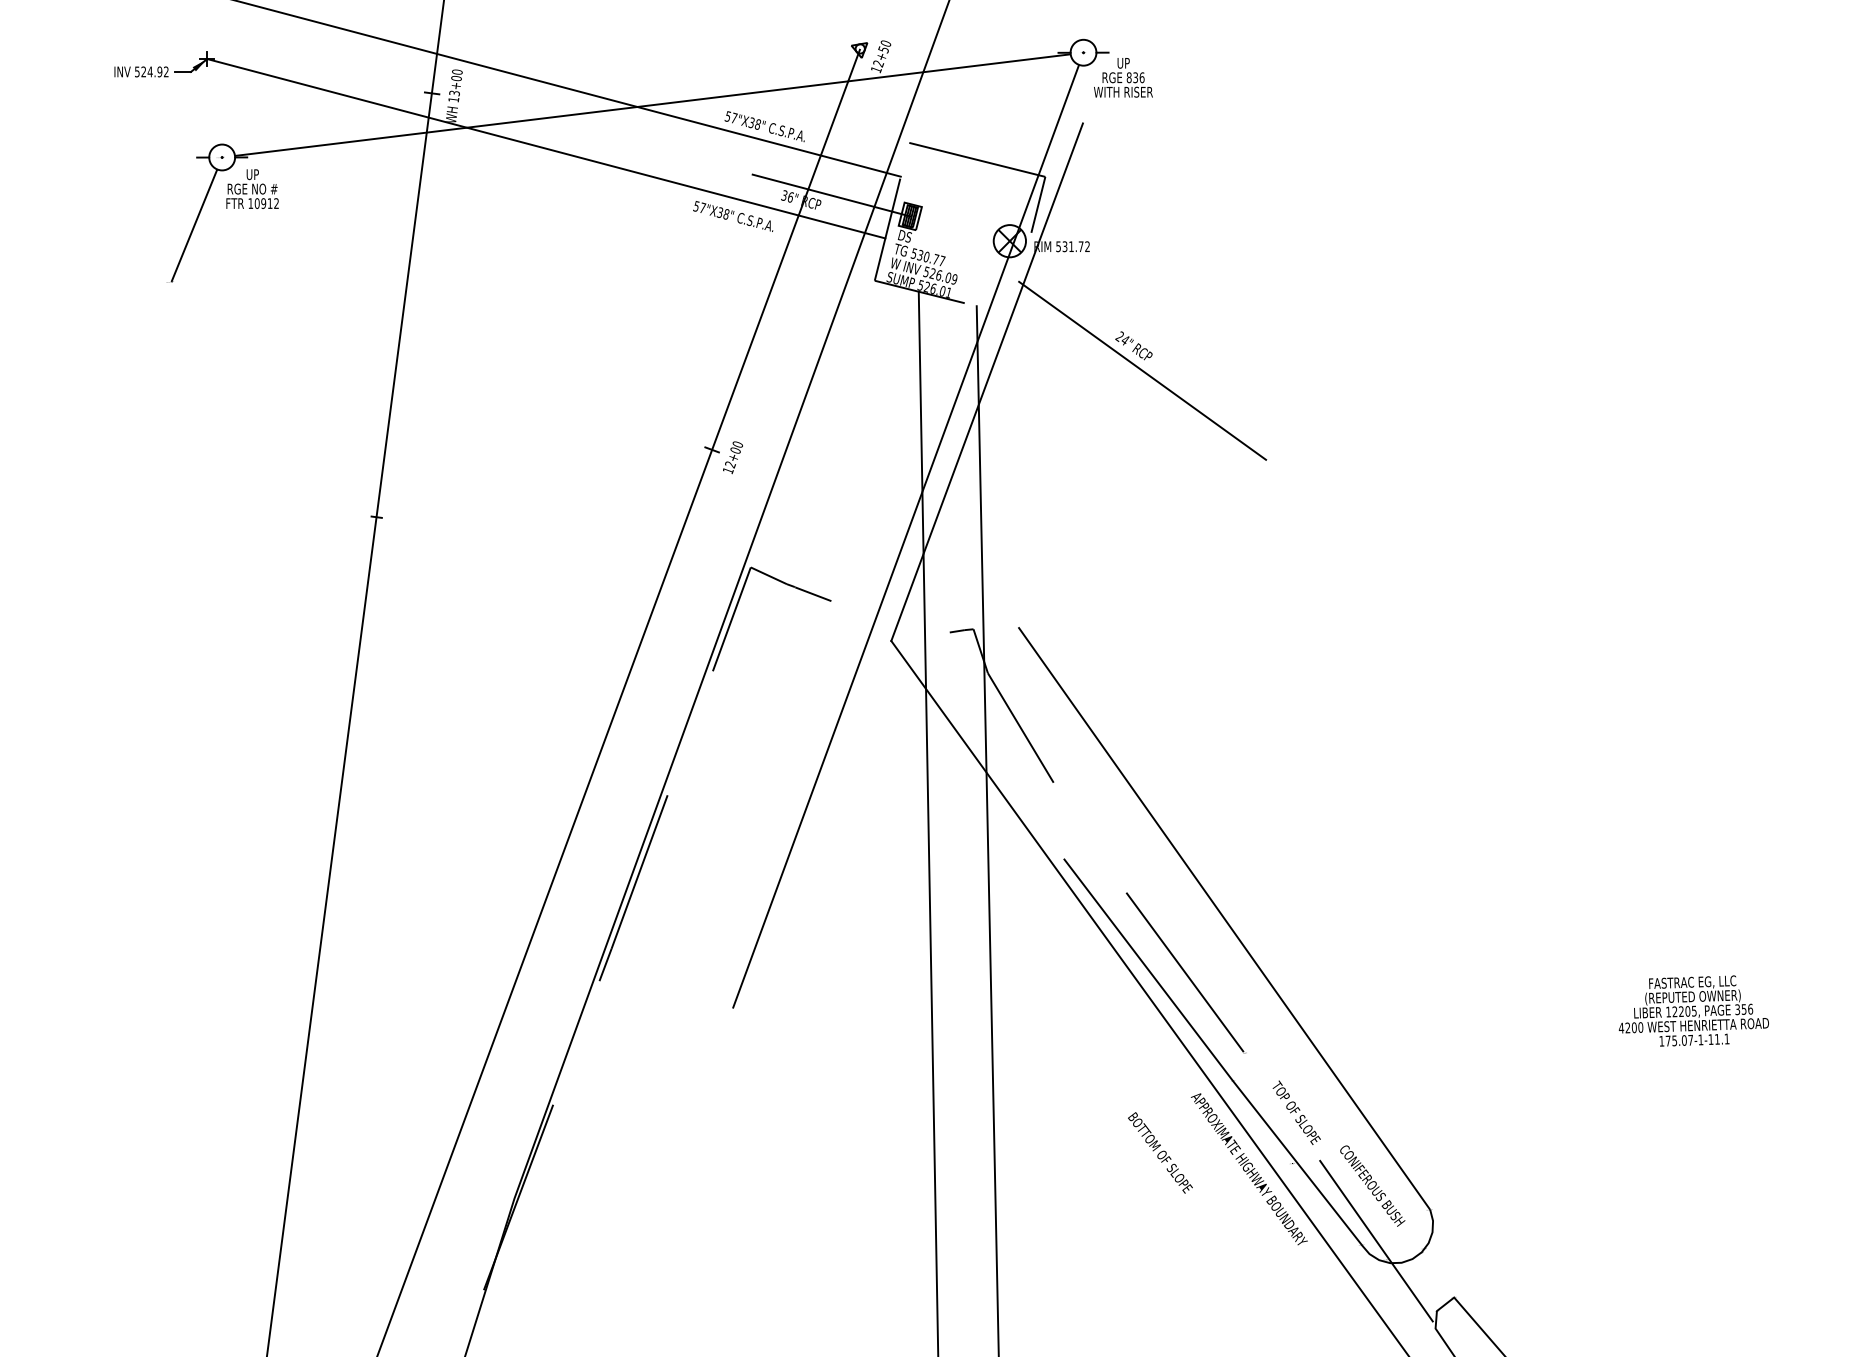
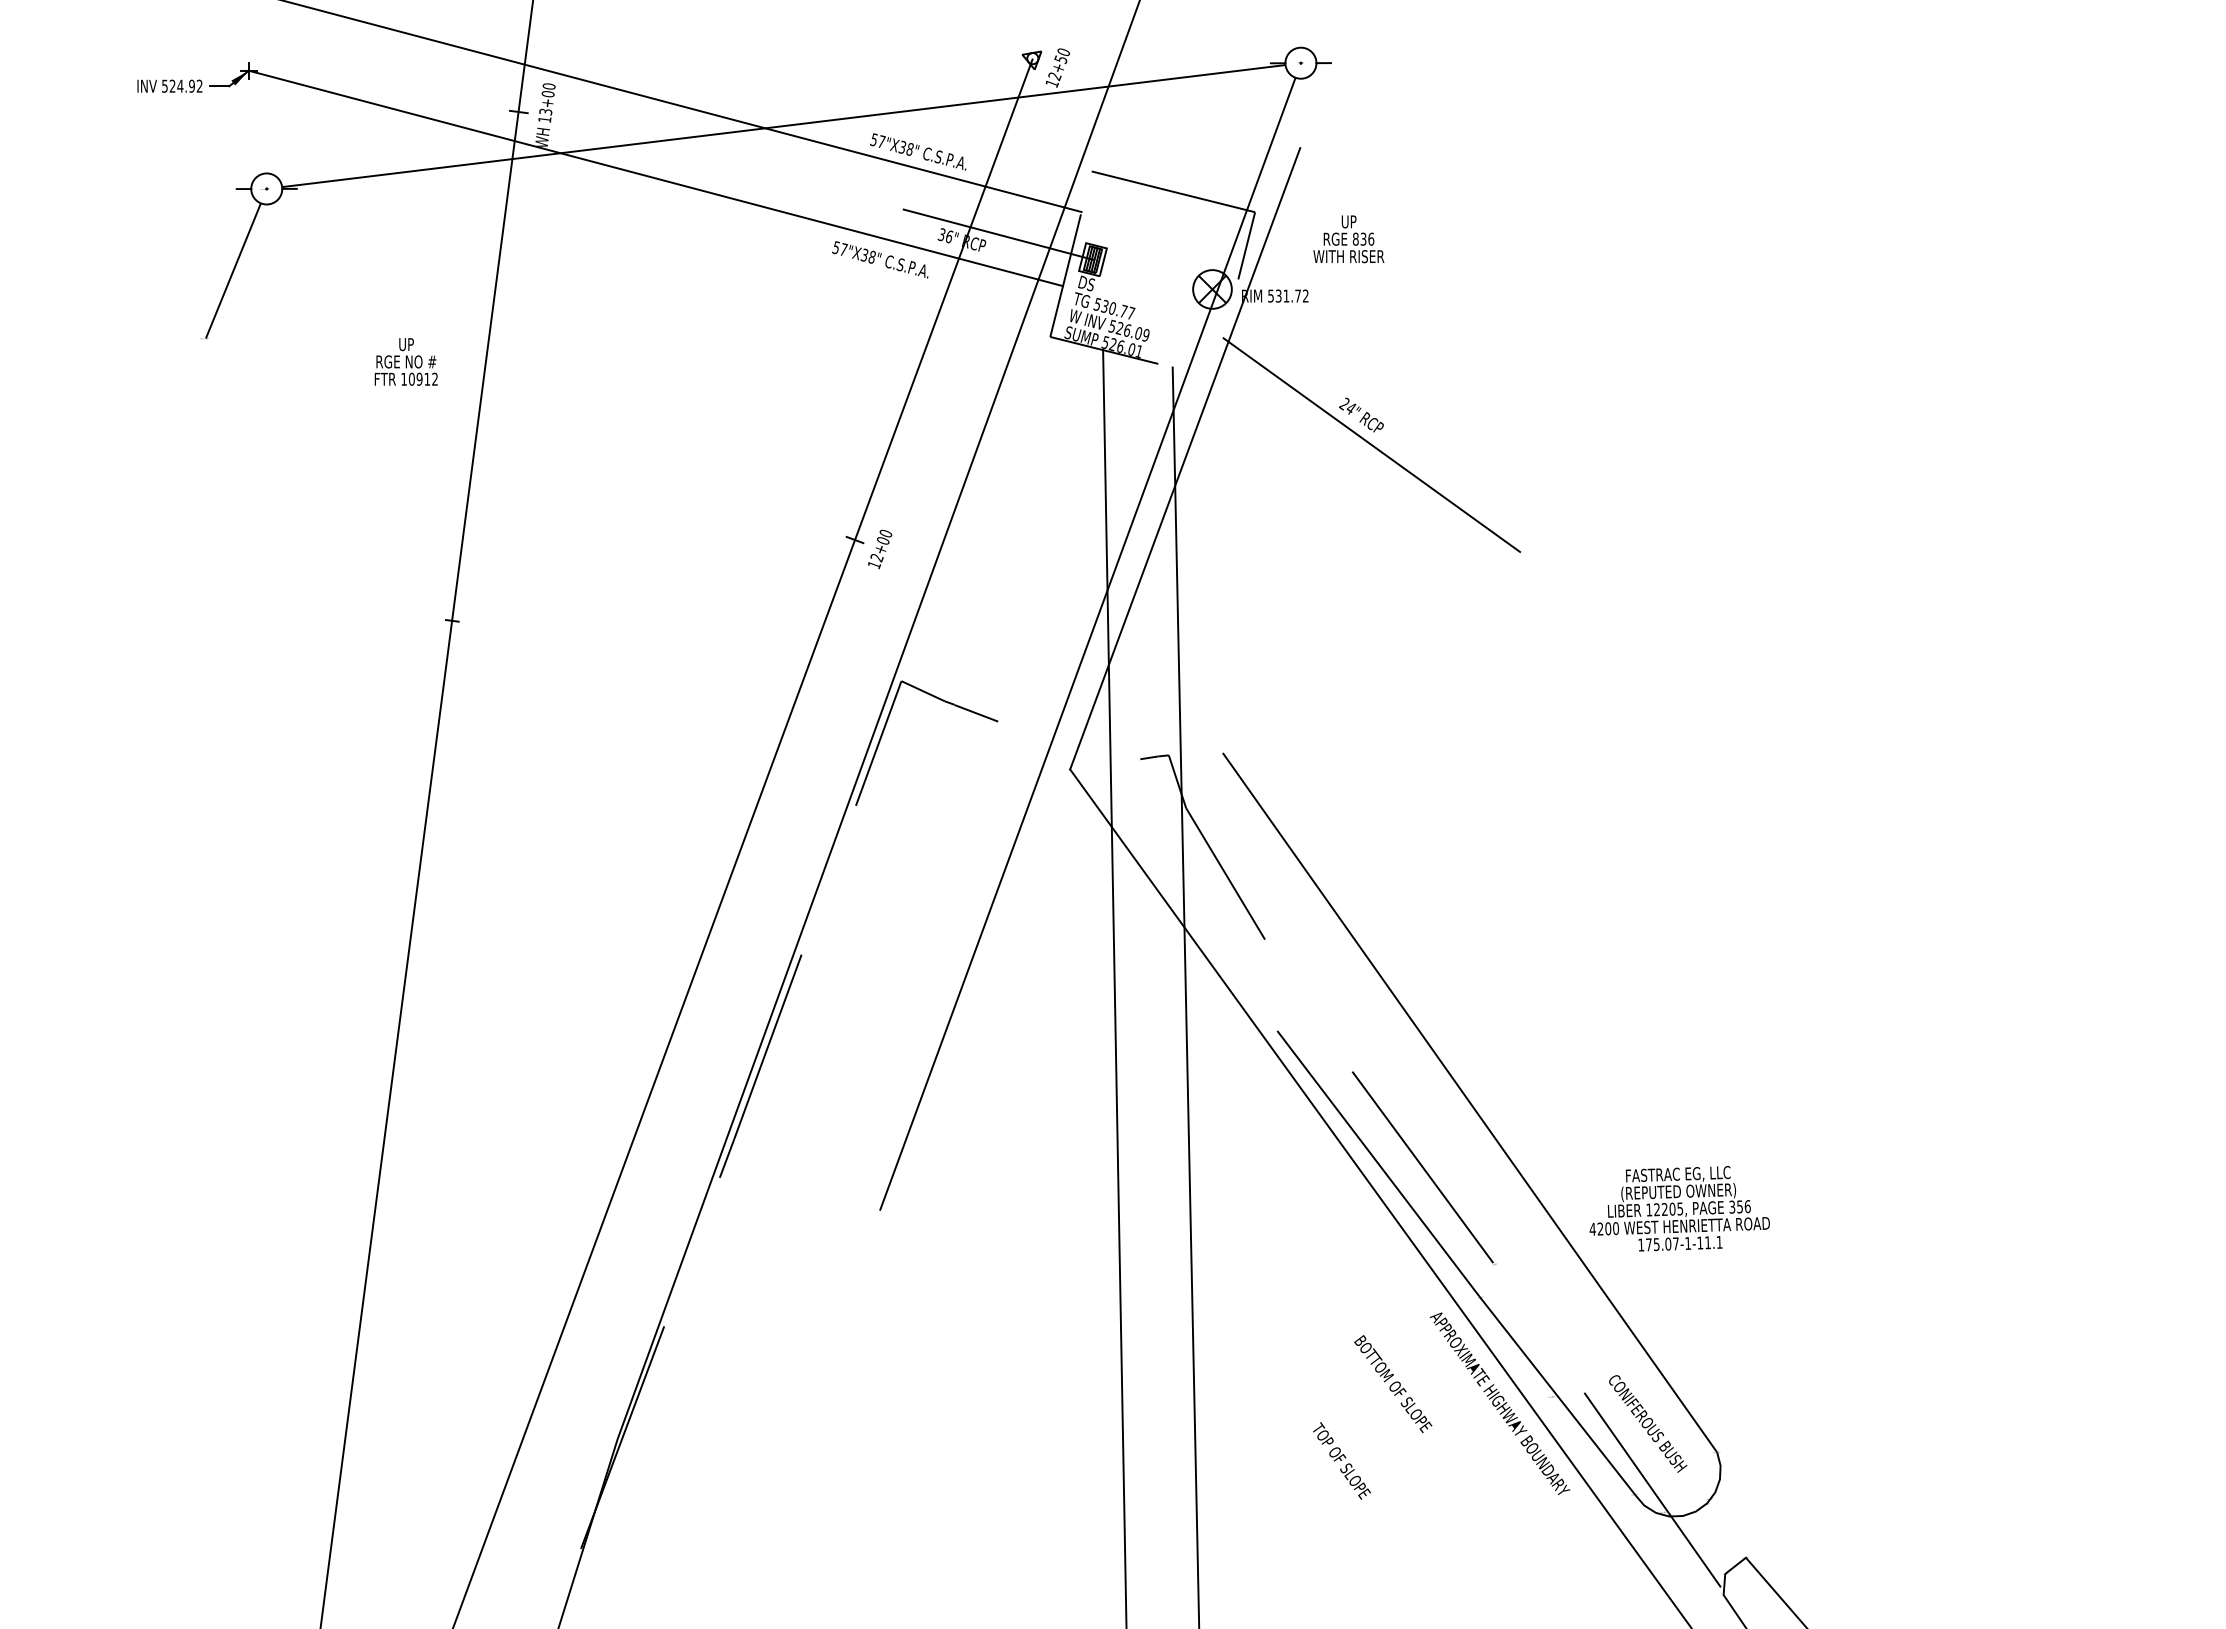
text: (1123, 77) -> (1348, 239), moved
text: (251, 188) -> (405, 361), moved
text: (1693, 1010) -> (1679, 1208), moved
text: (1296, 1112) -> (1341, 1460), moved

